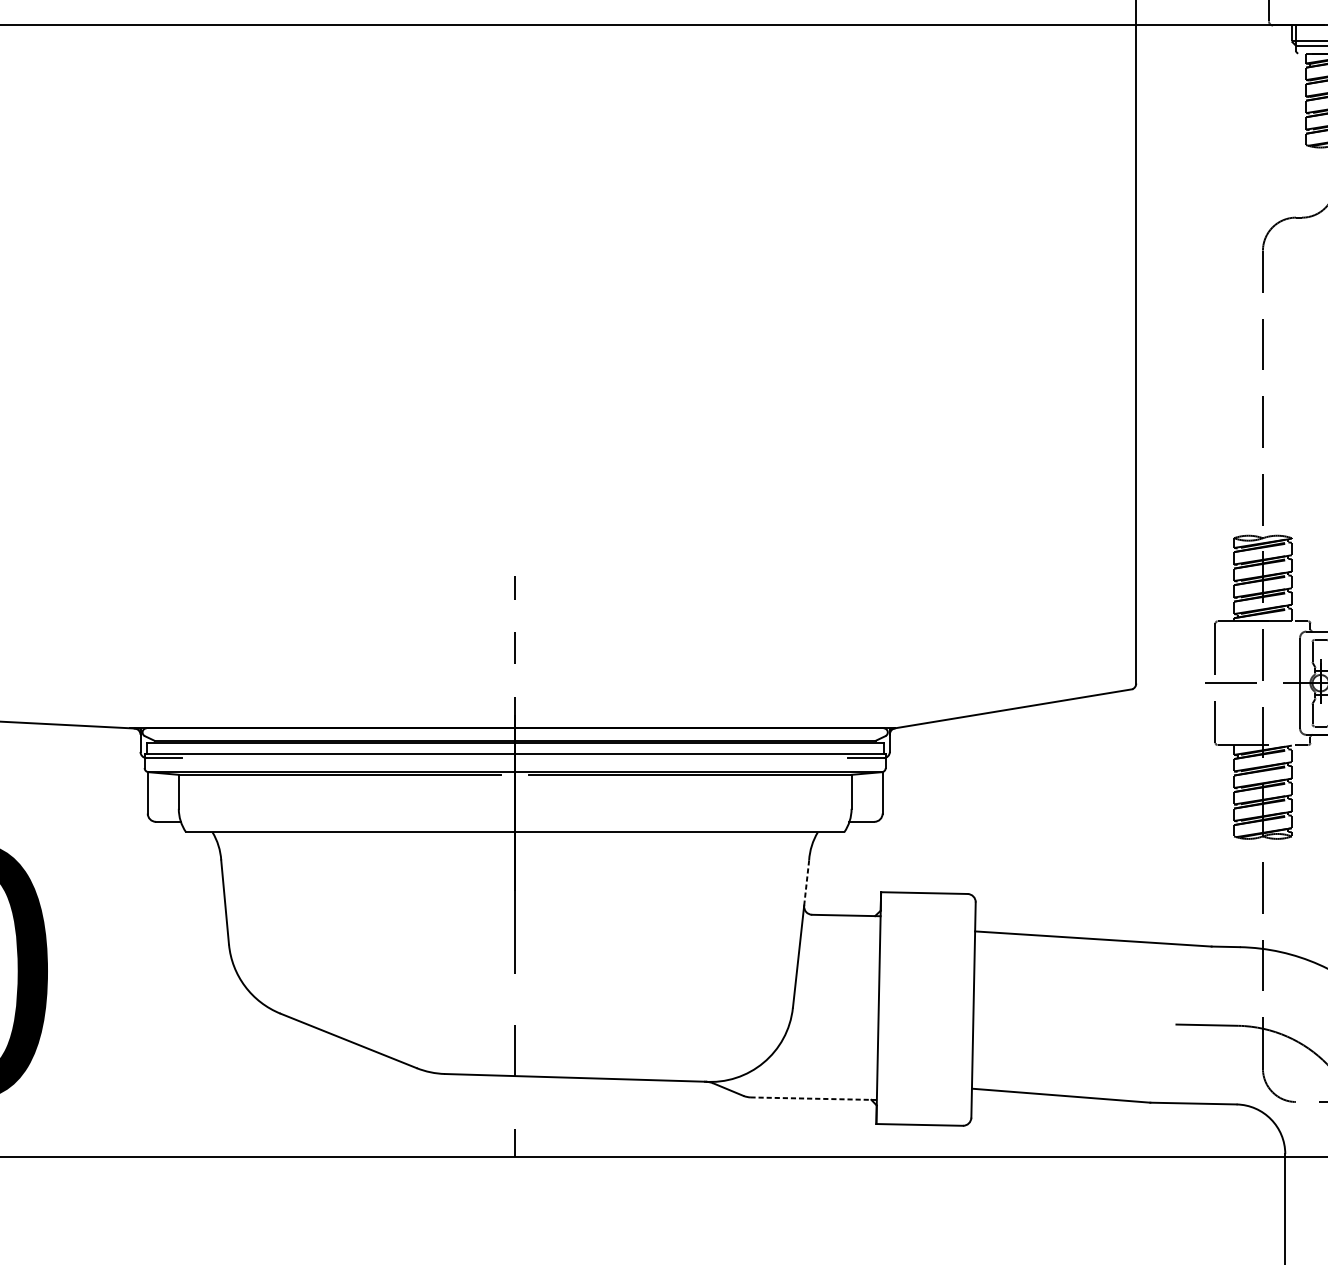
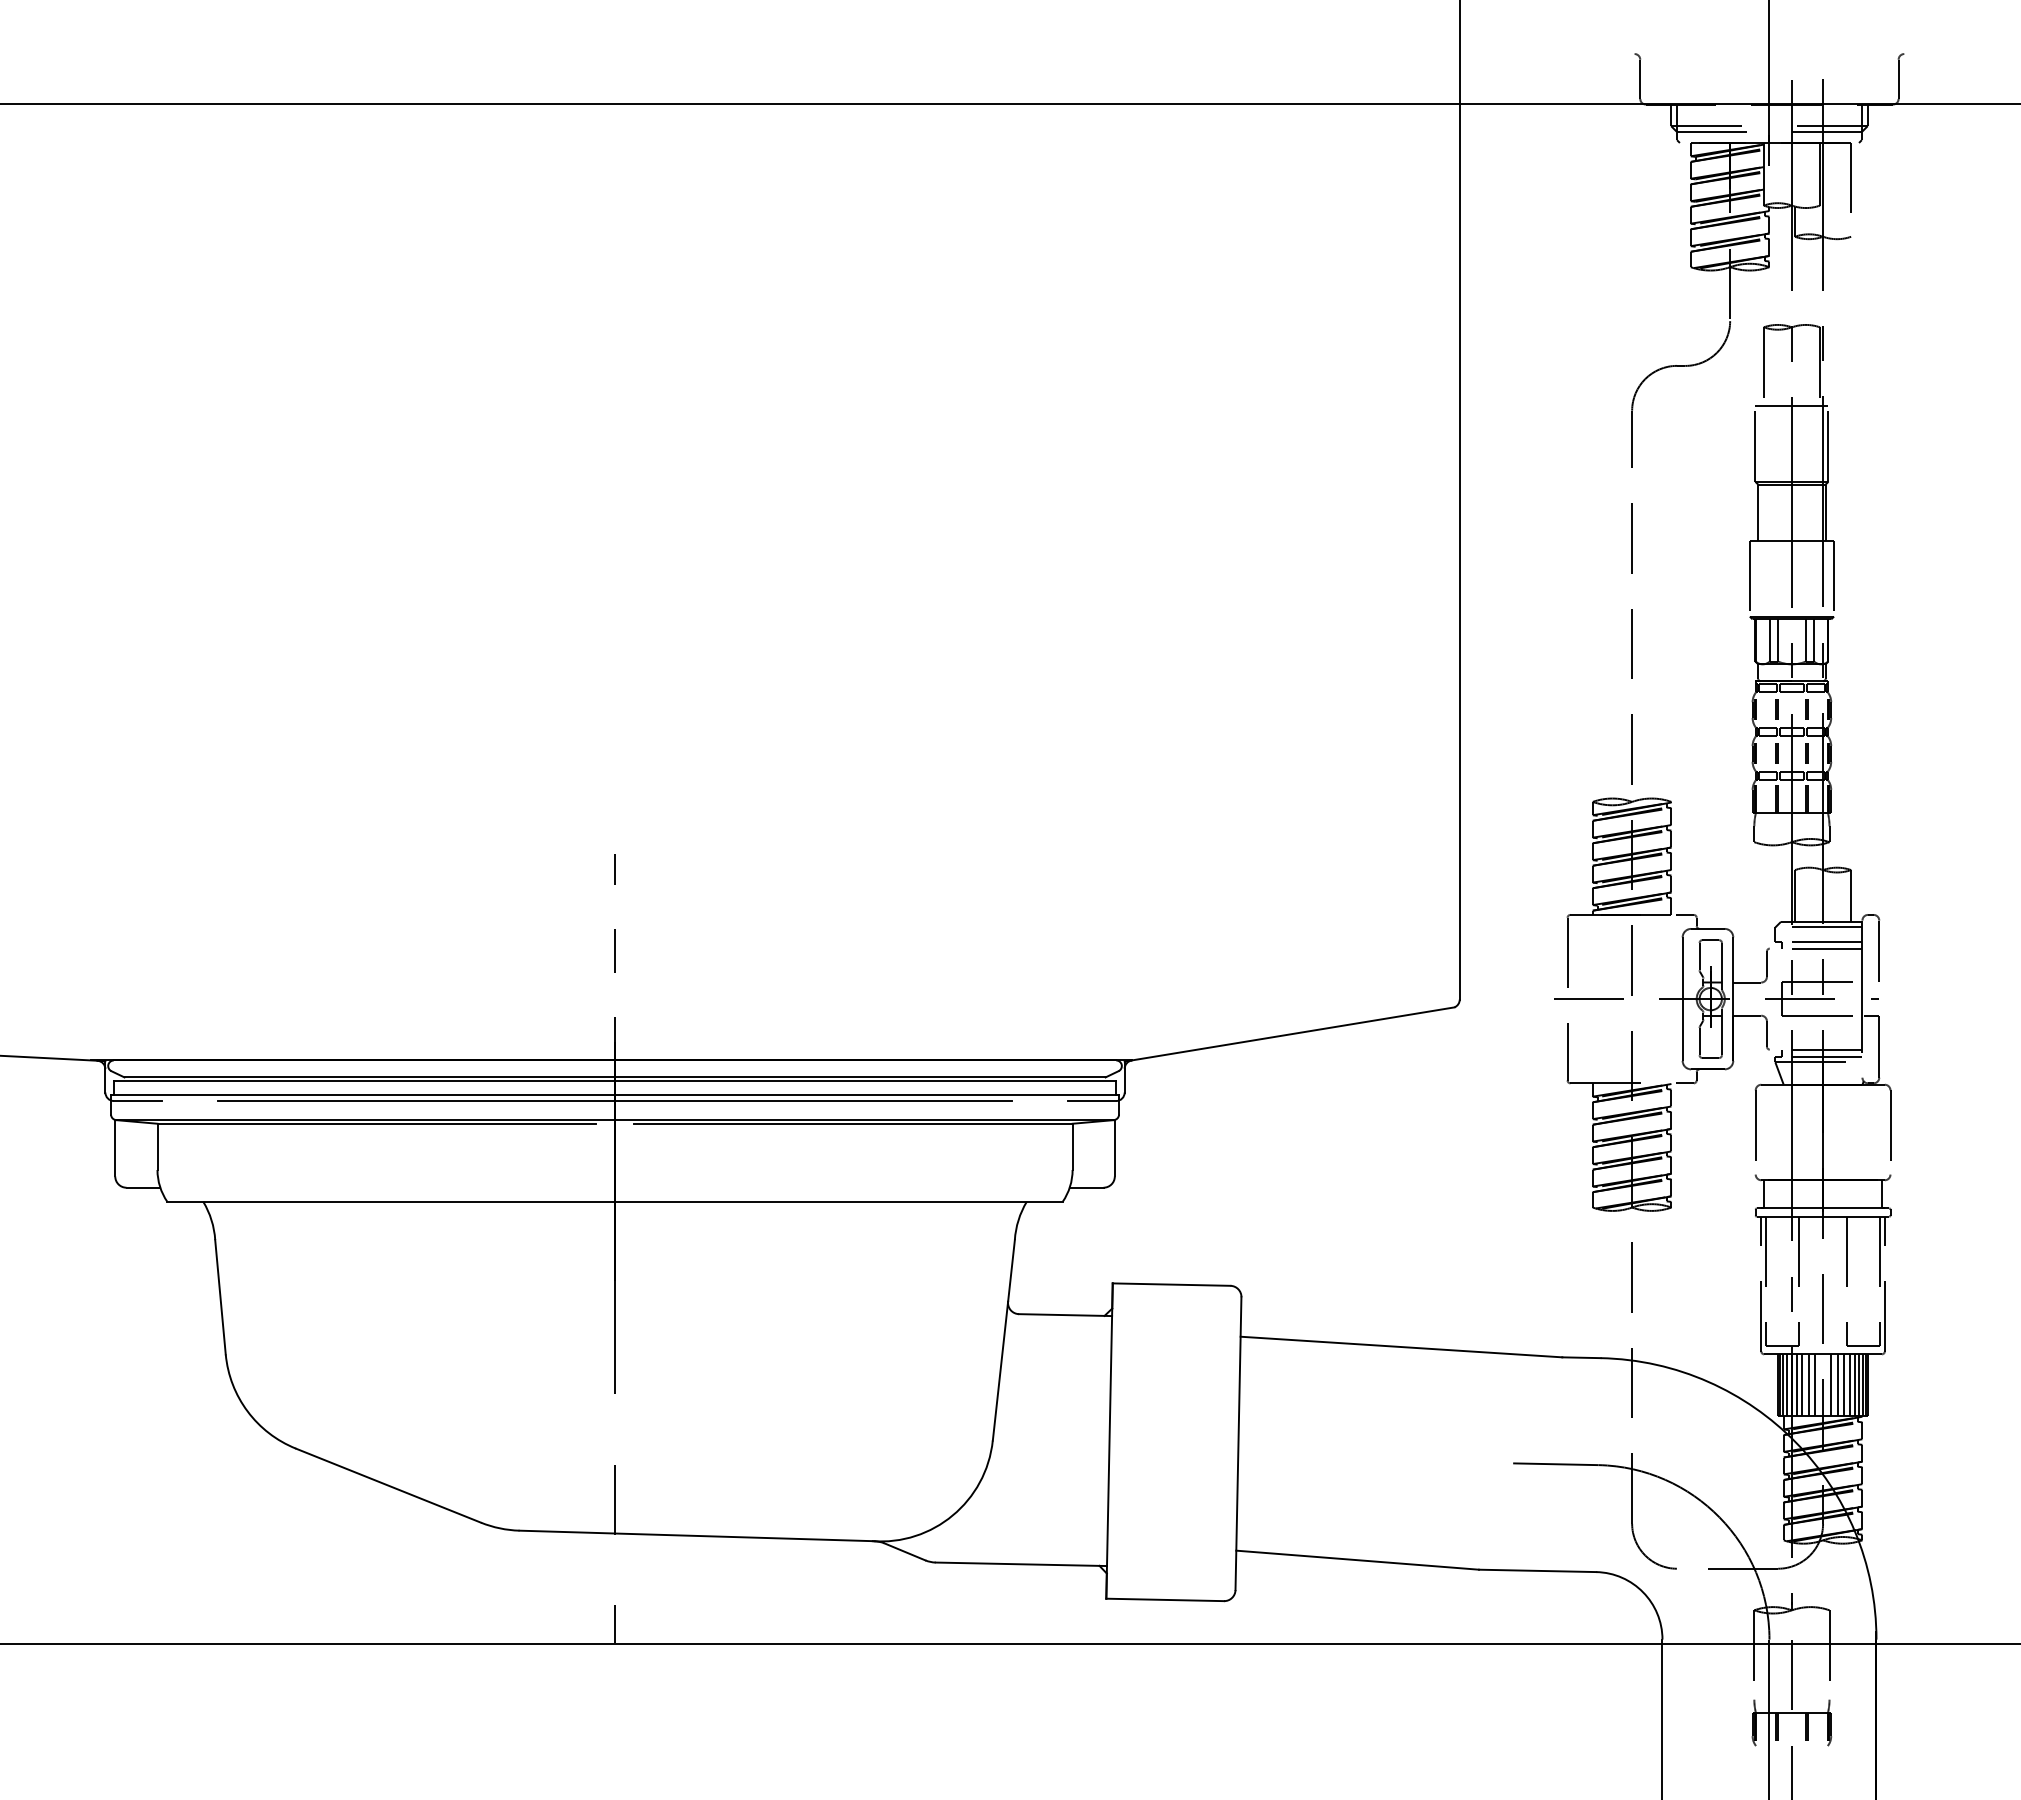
line: (515, 758) -> (615, 1101), added
line: (806, 882) -> (1011, 1270), dashed -> solid
line: (814, 1098) -> (1021, 1564), dashed -> solid

